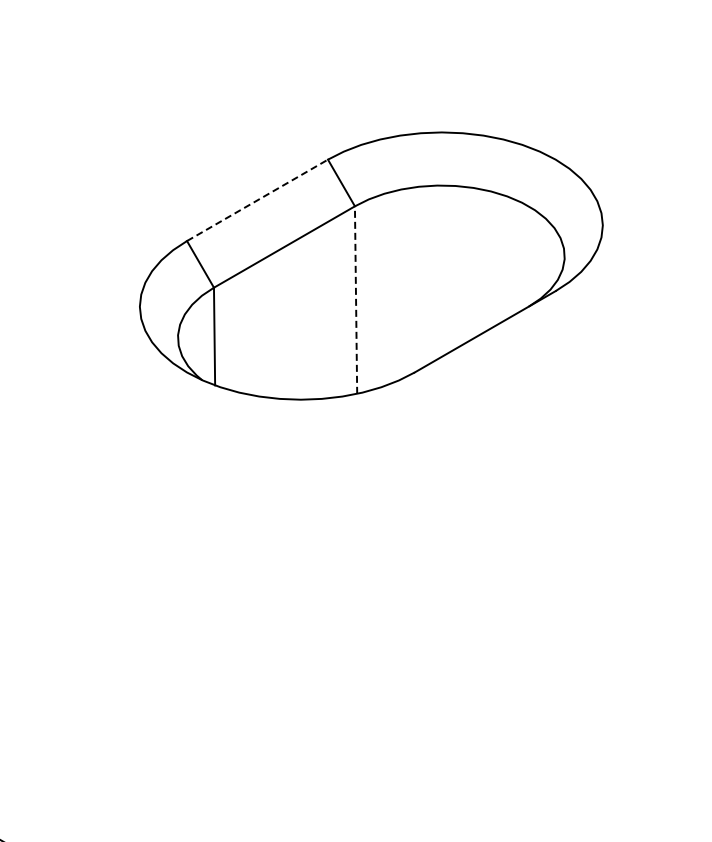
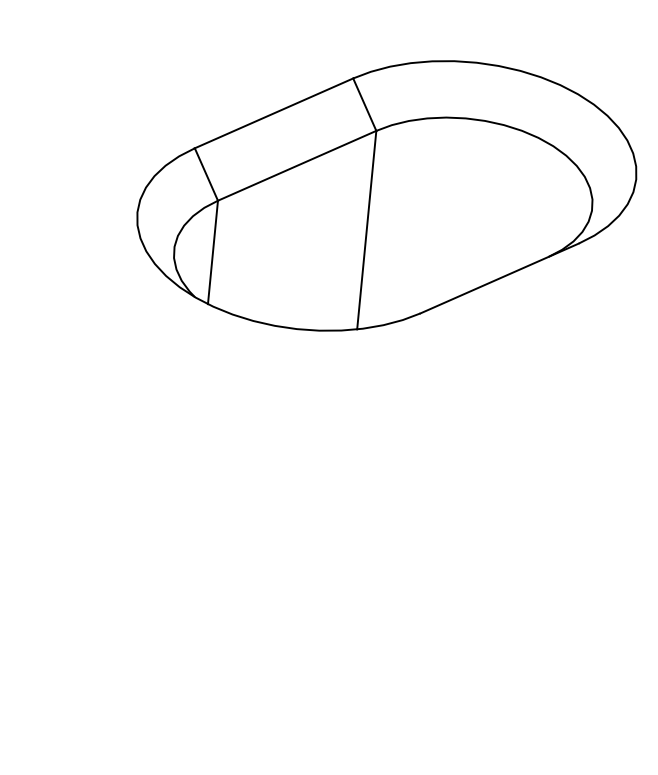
line: (257, 200) -> (274, 113), dashed -> solid
line: (356, 300) -> (367, 230), dashed -> solid

